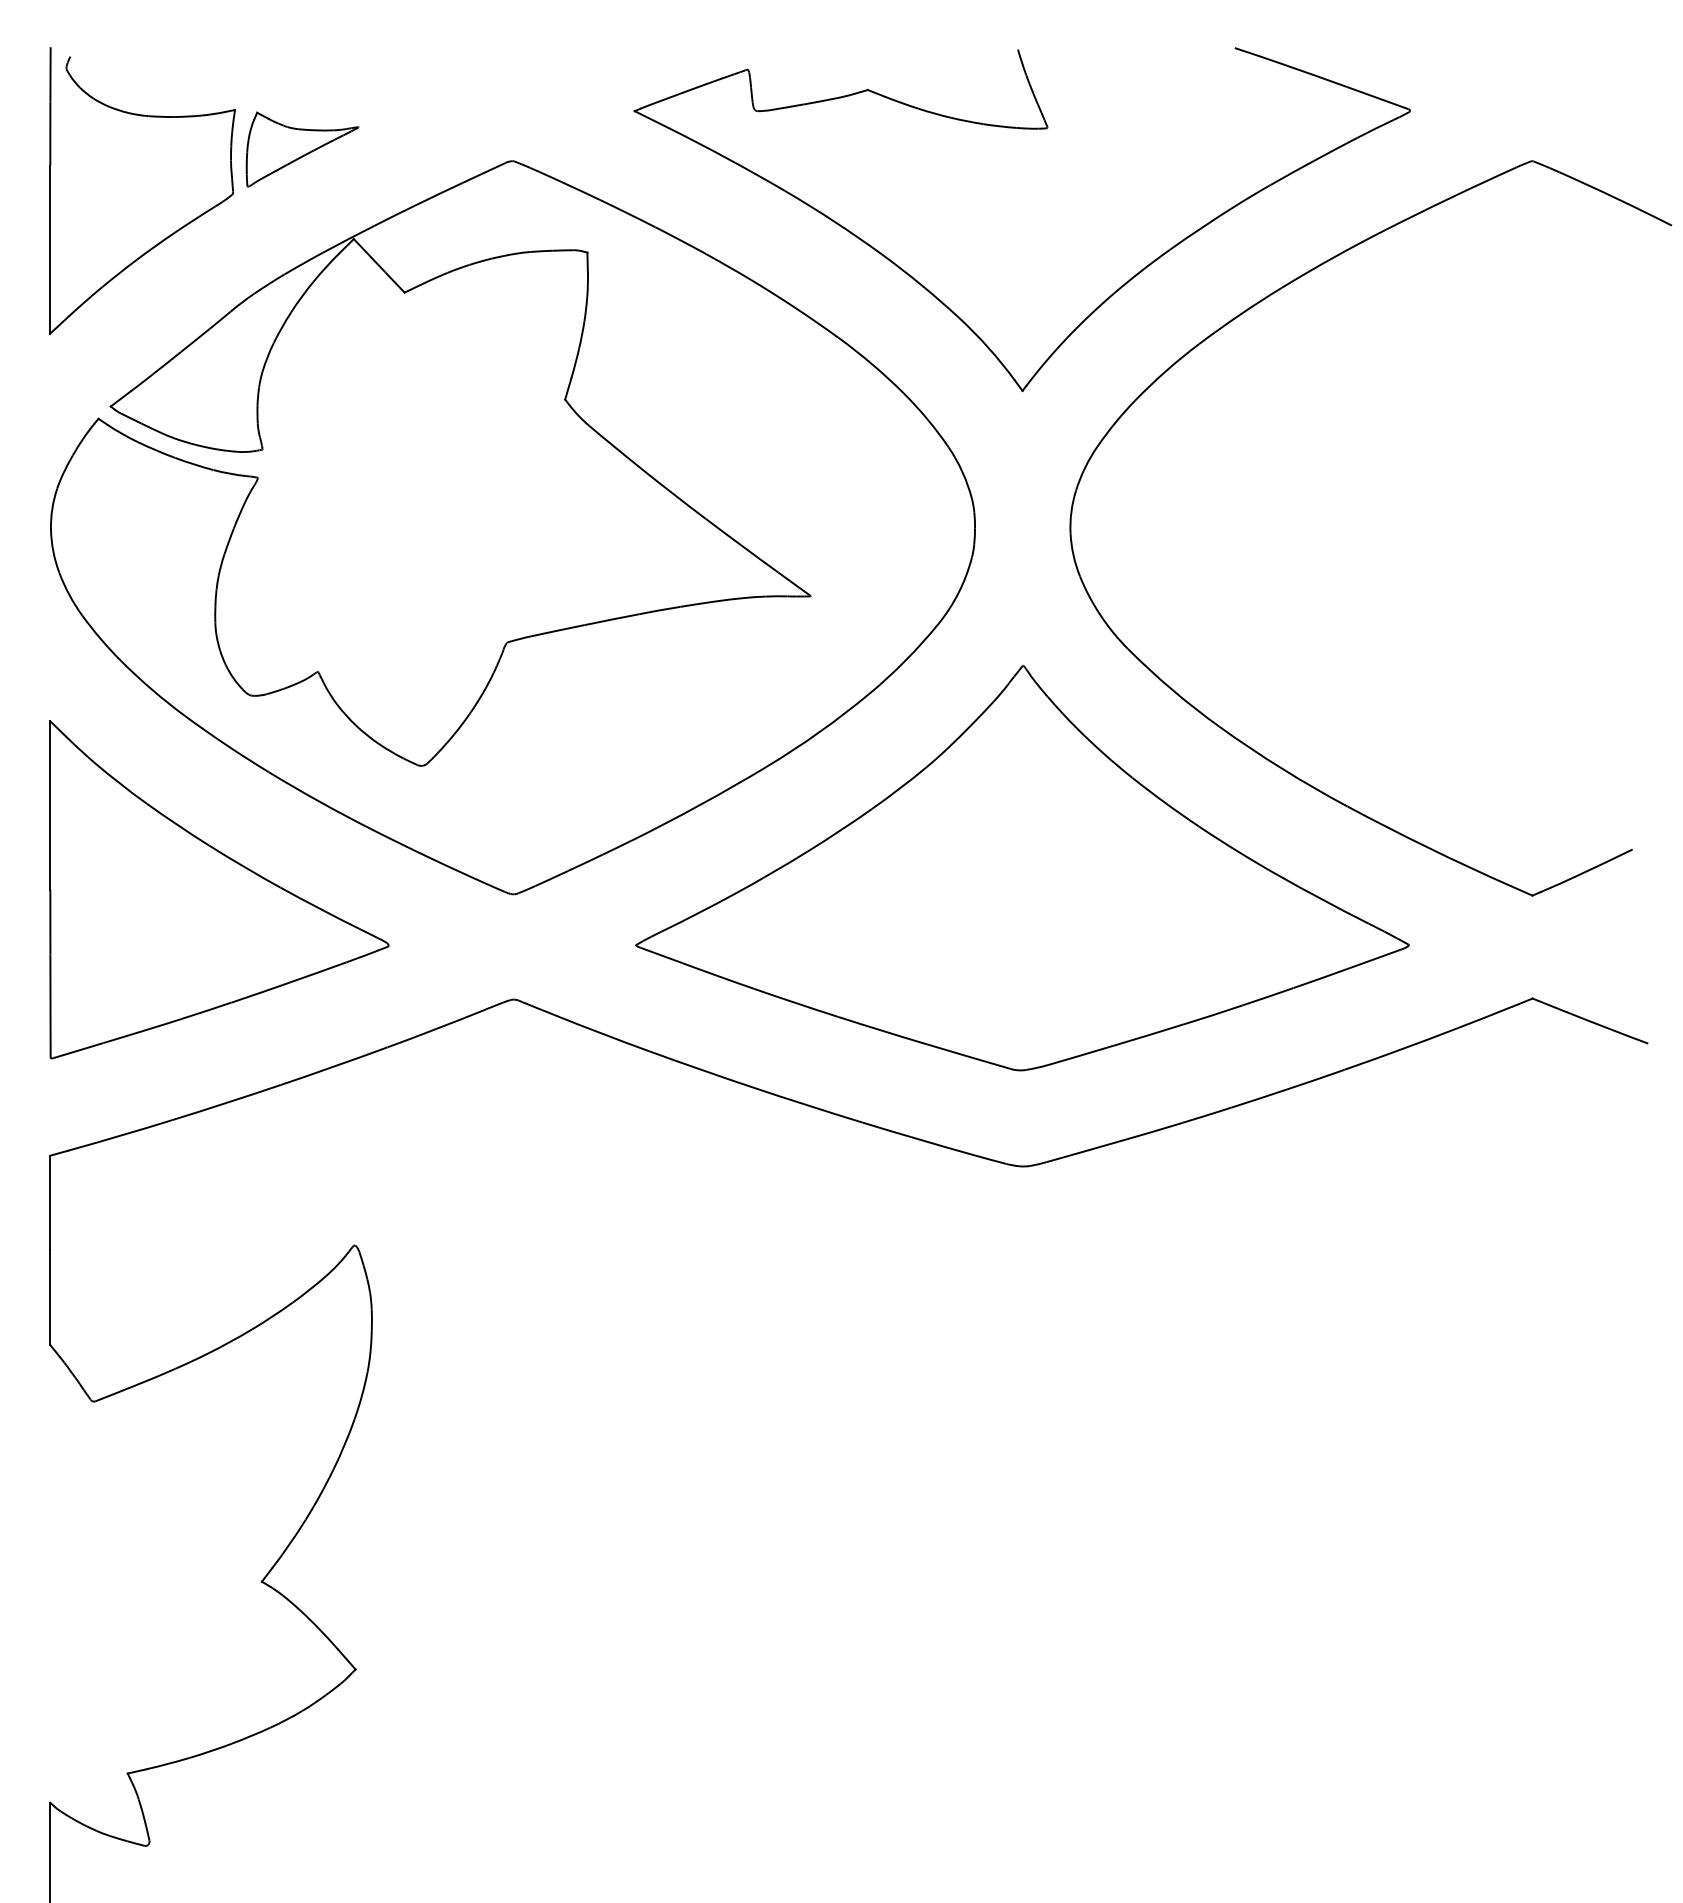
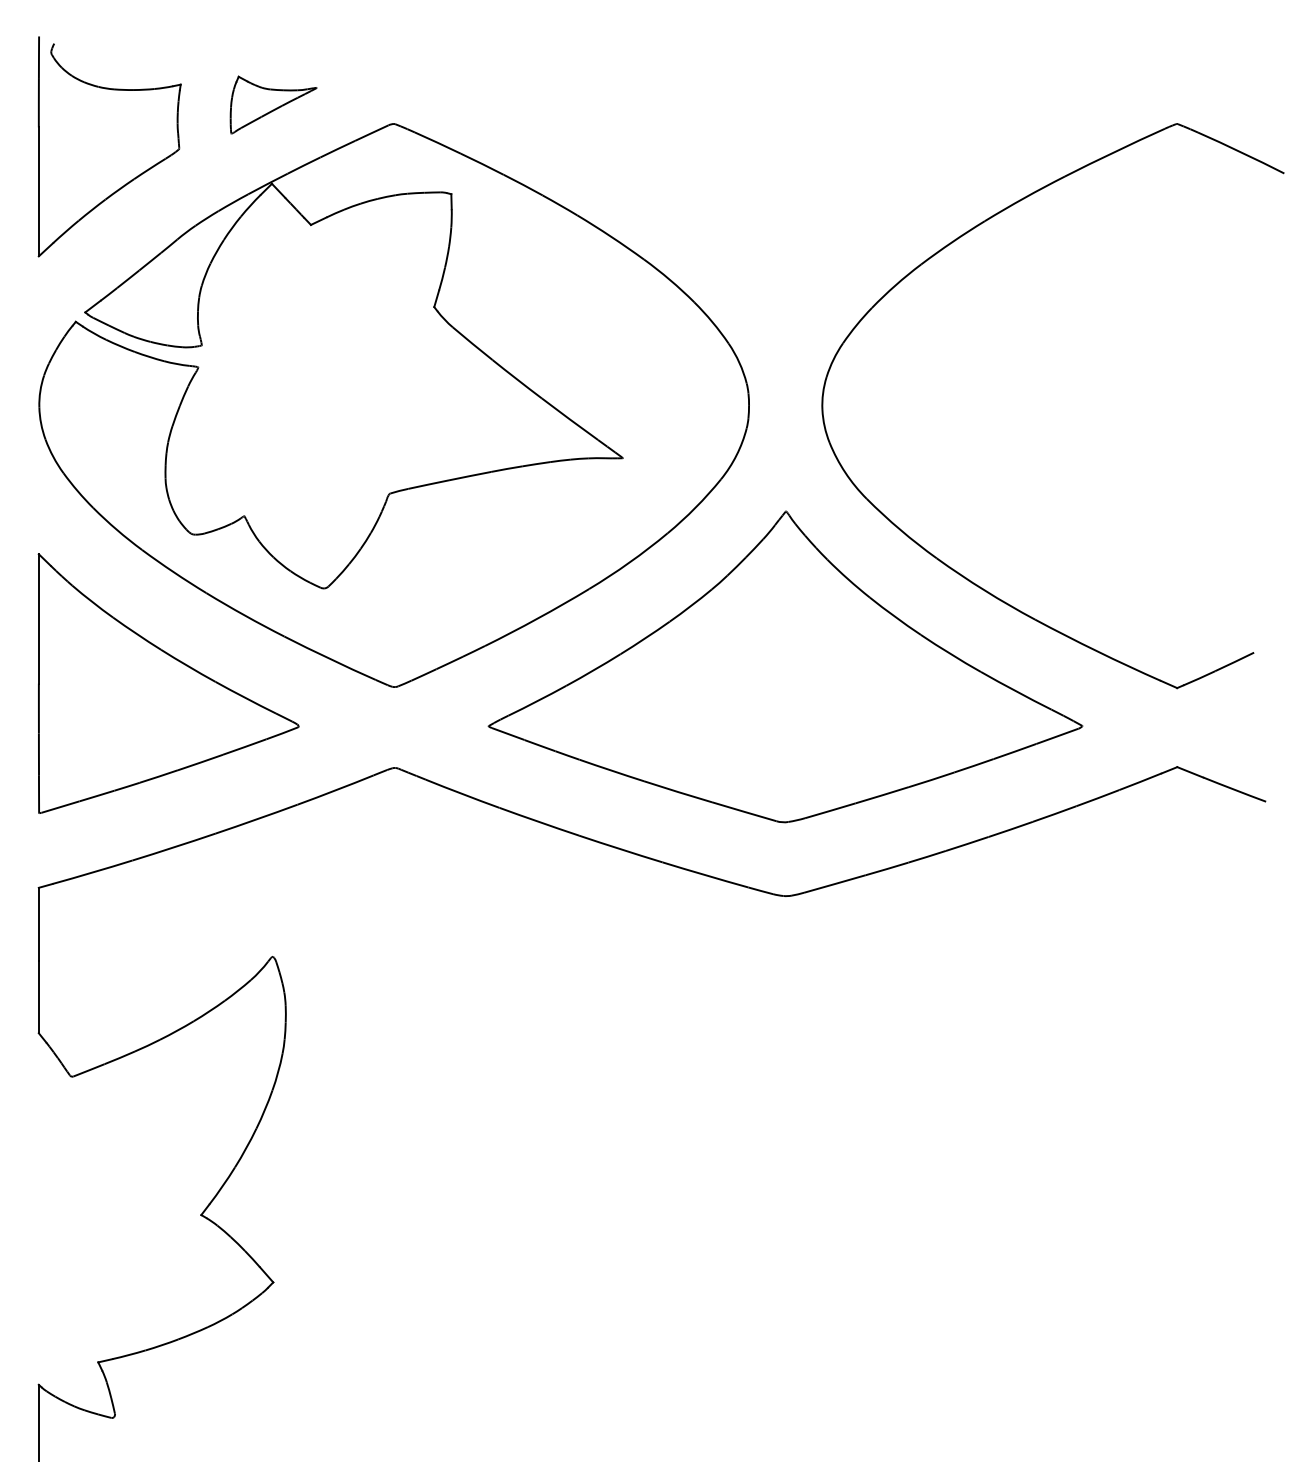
part: (1021, 129) -> (784, 99), removed
part: (302, 148) -> (273, 104), moved

